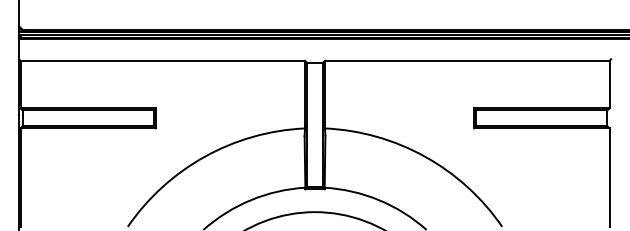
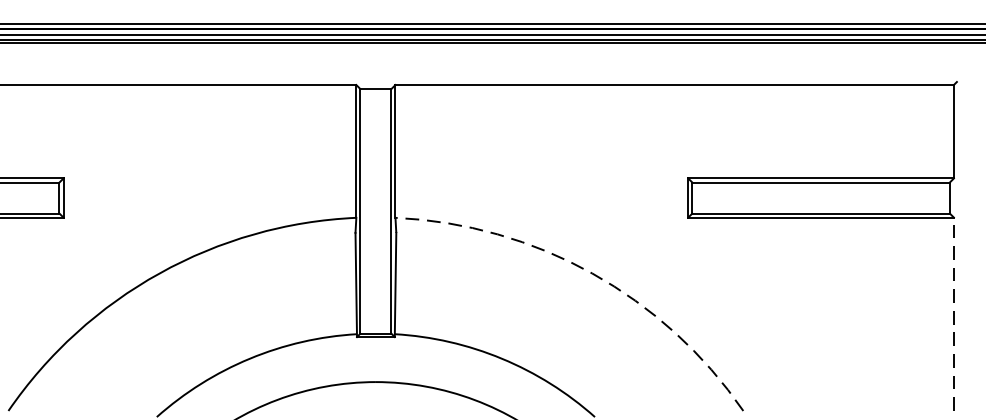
arc: (425, 156) -> (592, 272), solid -> dashed
line: (609, 177) -> (953, 314), solid -> dashed

